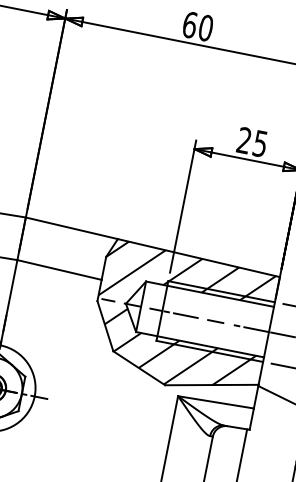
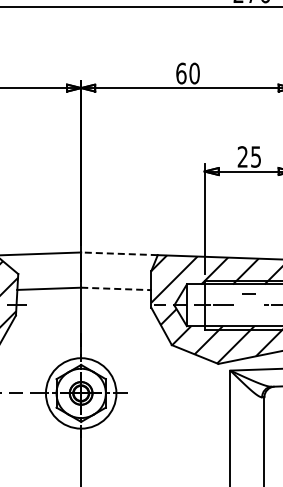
line: (71, 227) -> (119, 253), solid -> dashed
line: (59, 269) -> (116, 288), solid -> dashed
line: (215, 320) -> (248, 293), moved

